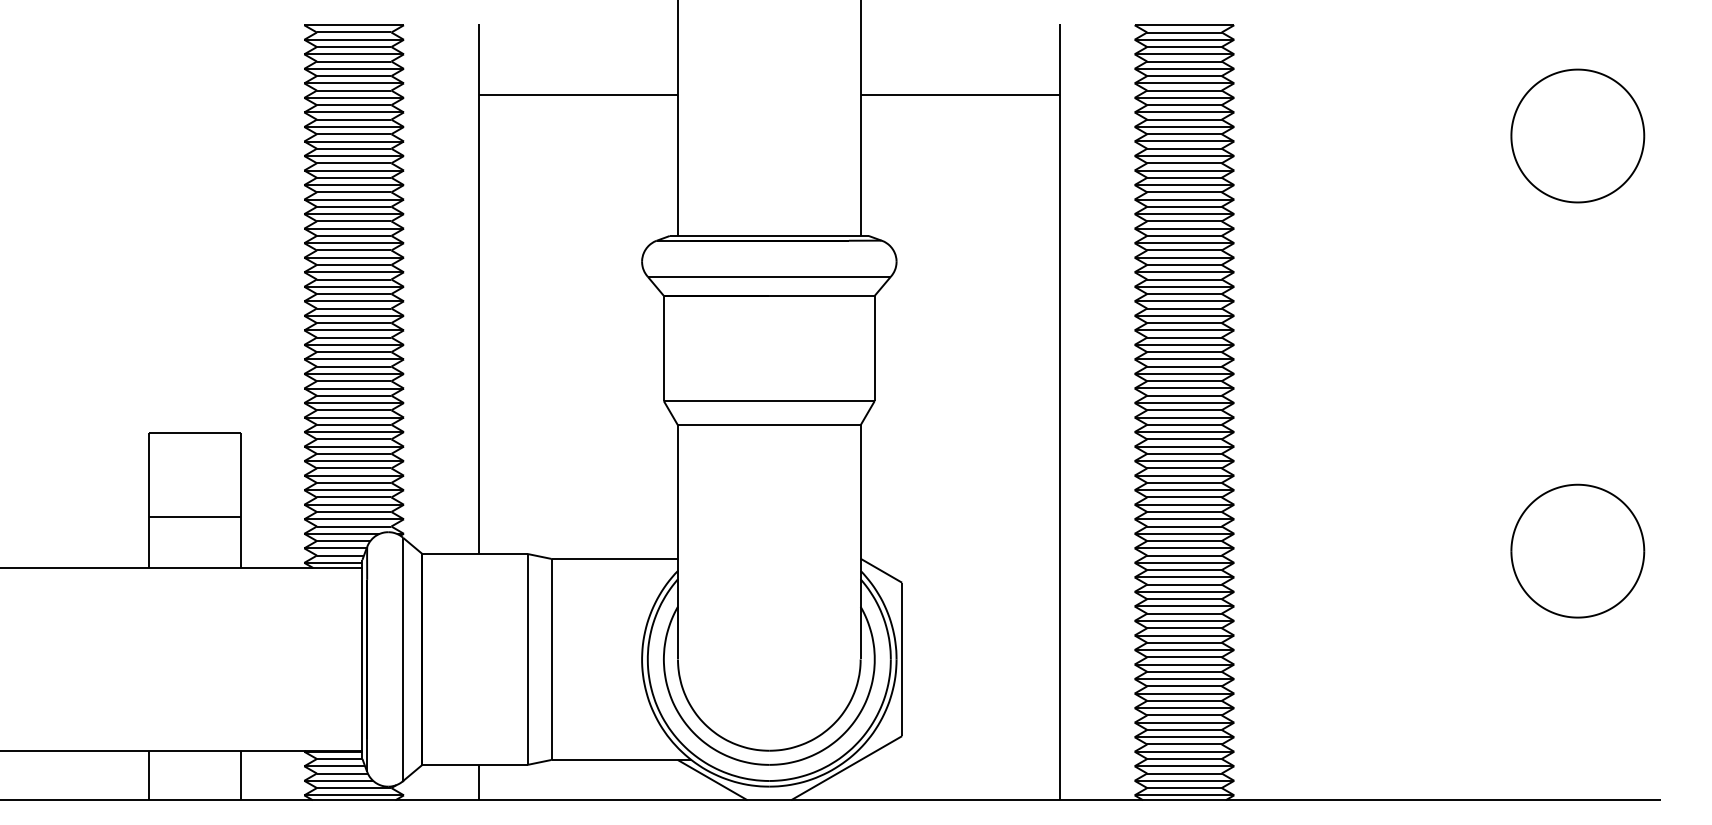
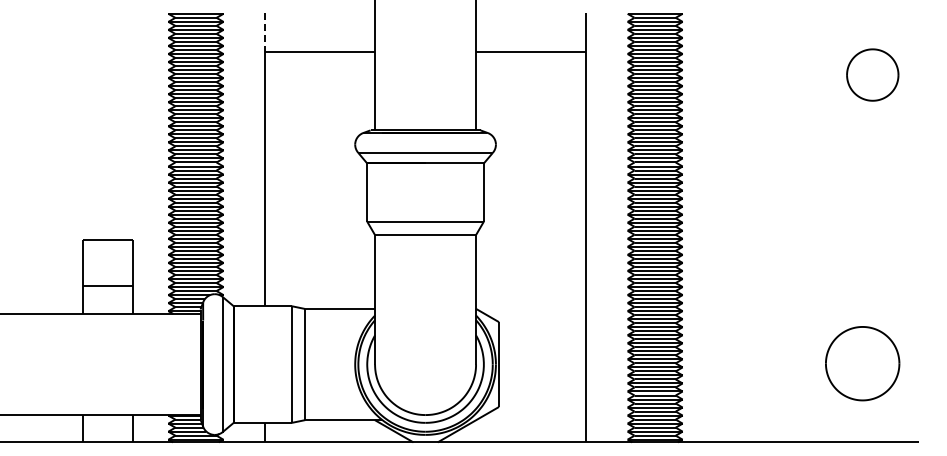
line: (478, 58) -> (264, 32), solid -> dashed
part: (1577, 134) -> (872, 74), size x0.7
part: (1577, 550) -> (862, 363), moved

